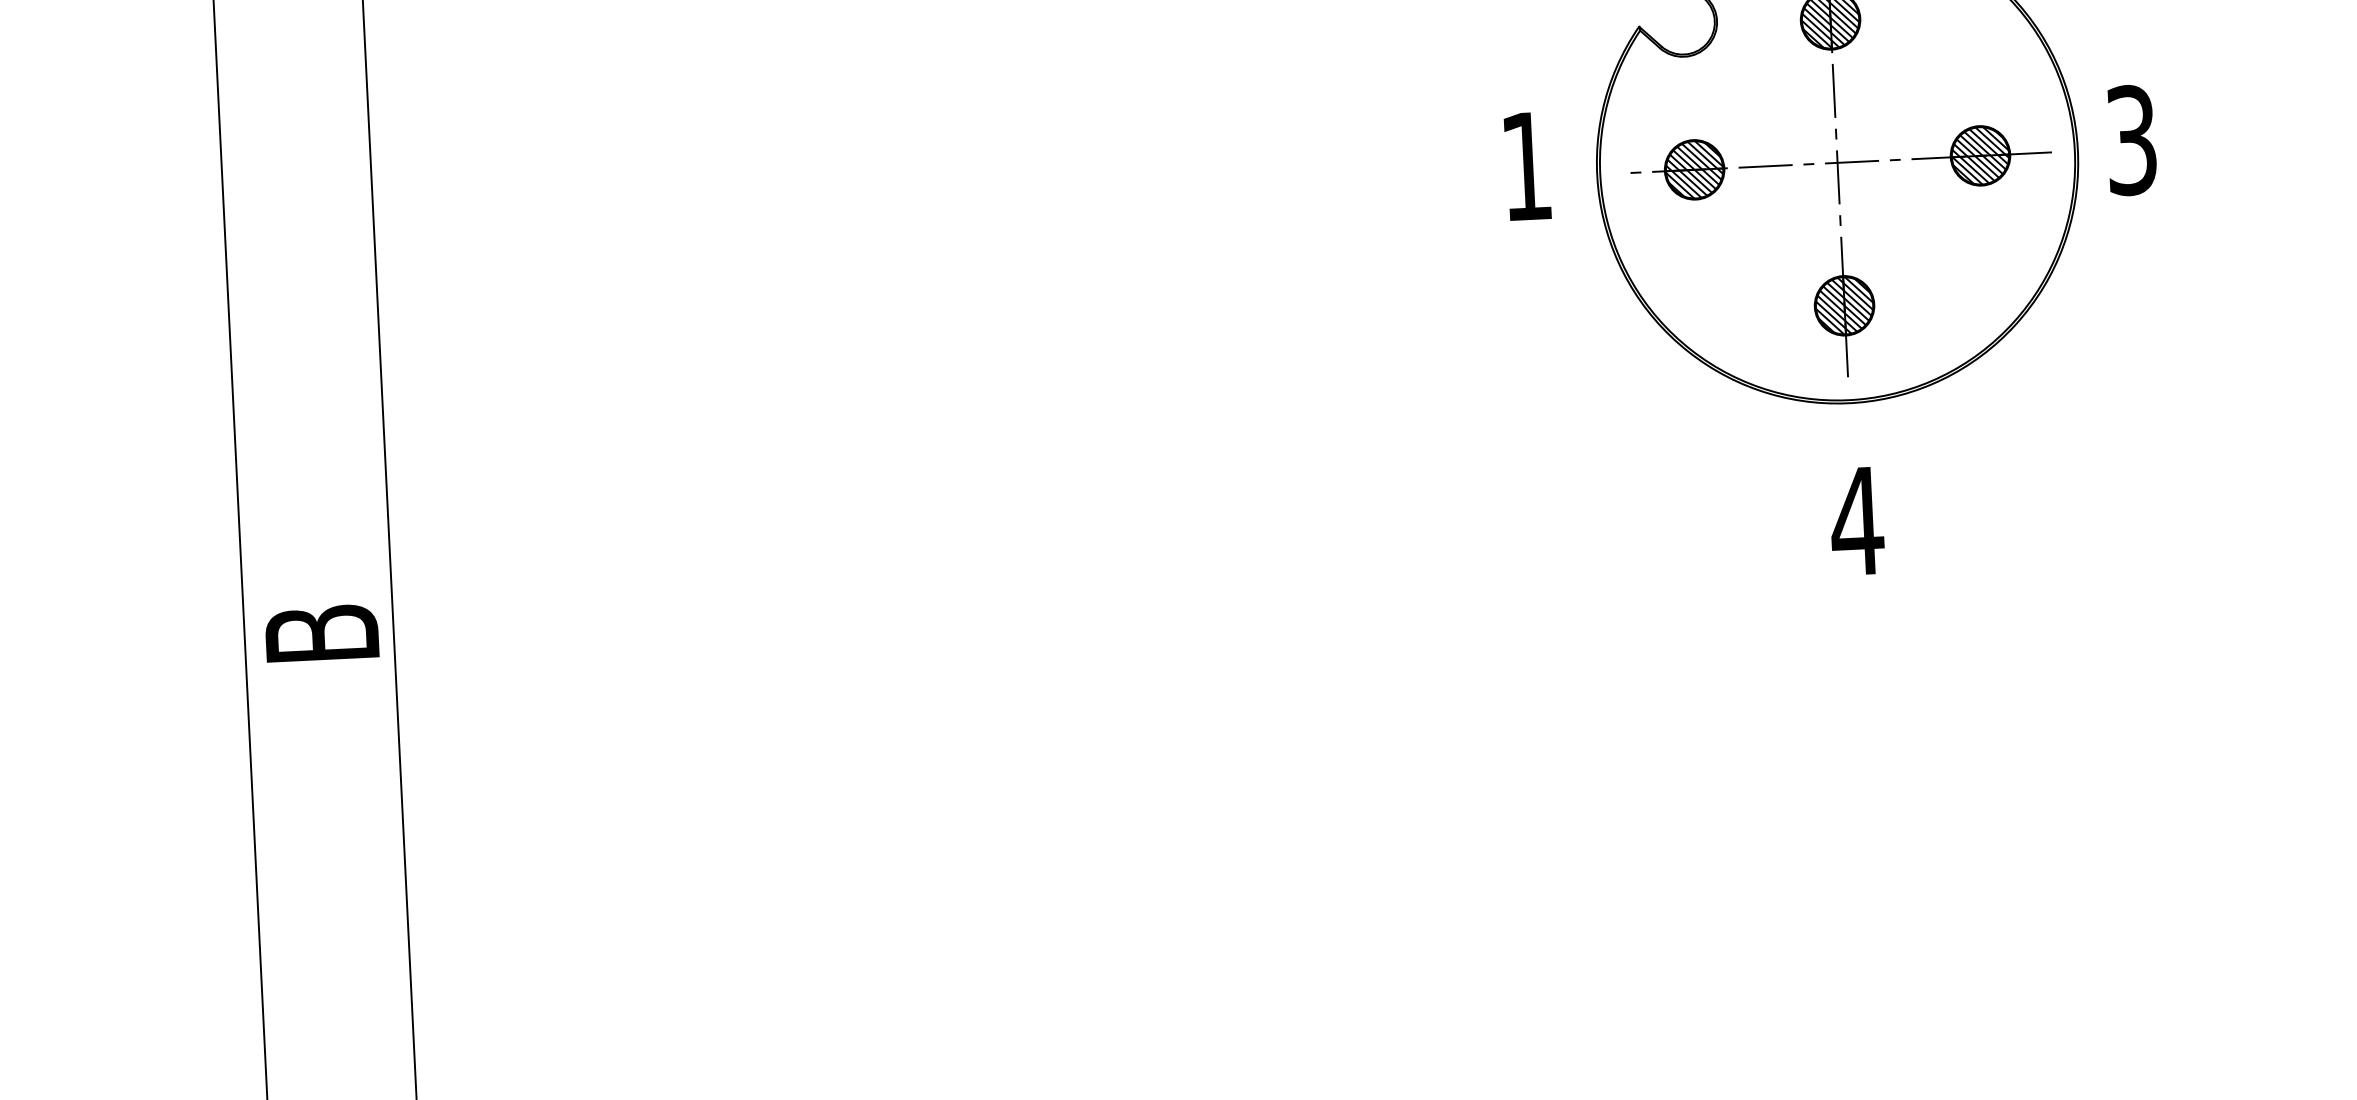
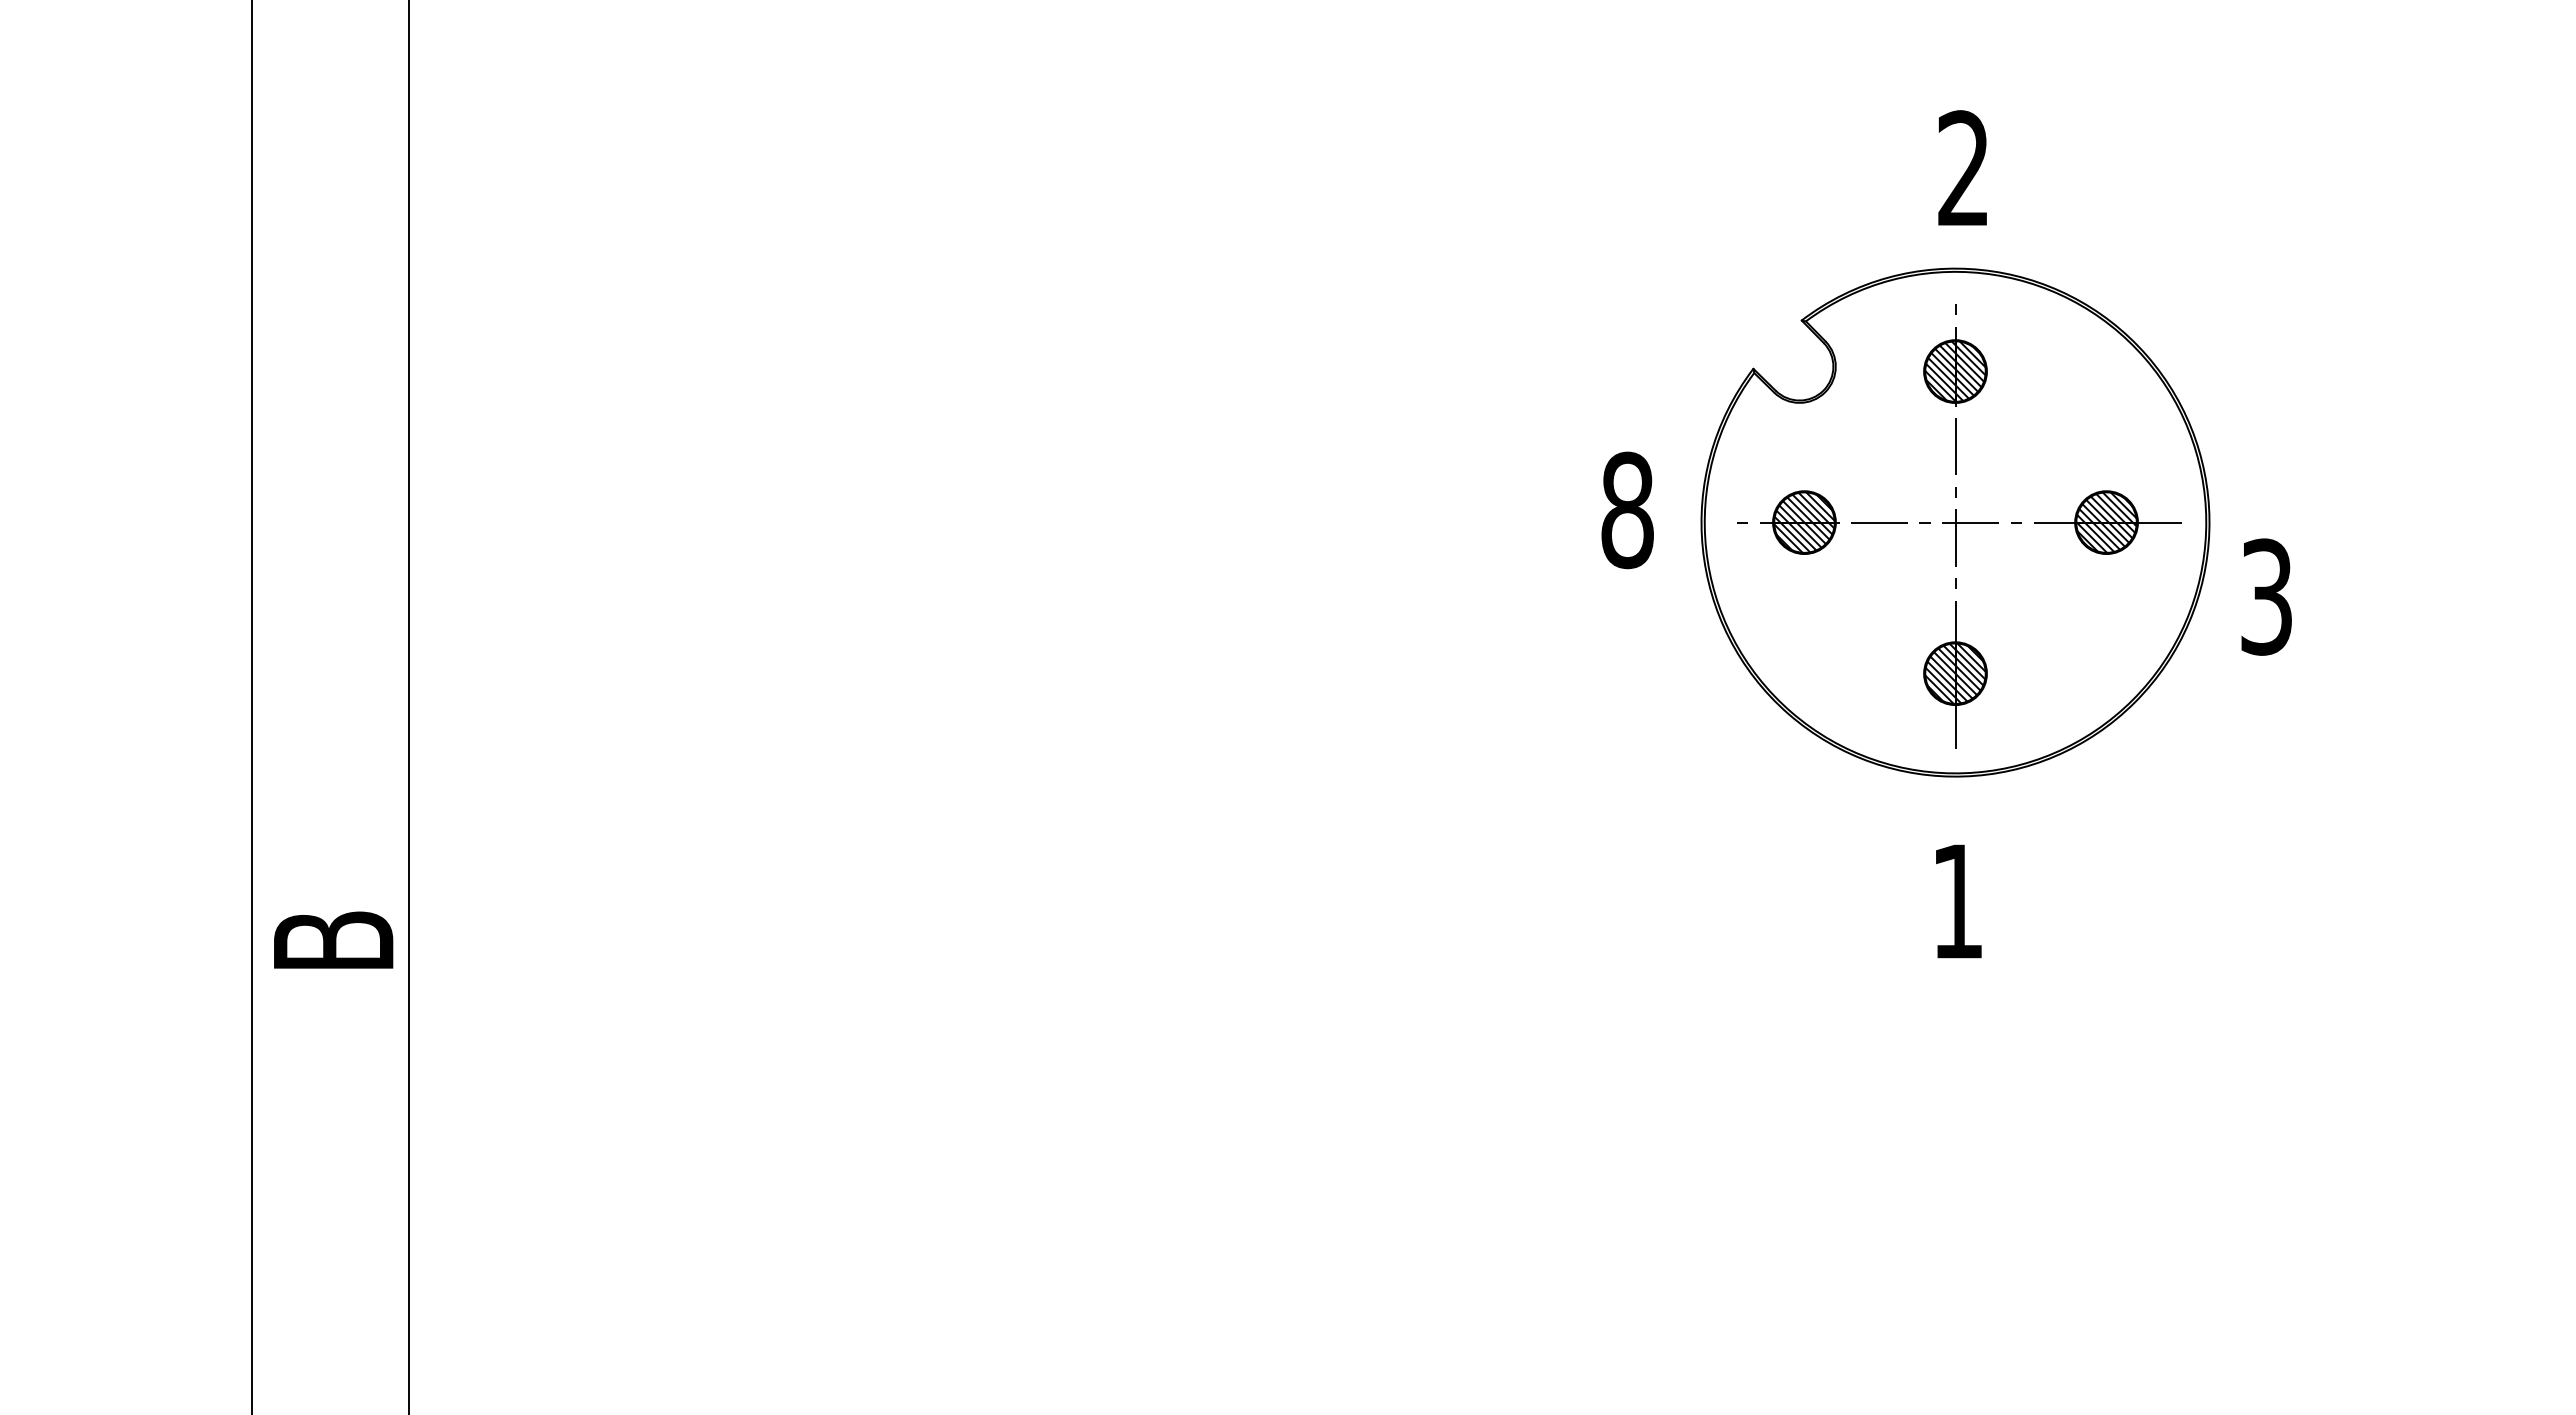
text: (2131, 139) -> (2266, 596), moved
text: (1526, 166) -> (1627, 510), 1 -> 8
text: (1856, 521) -> (1957, 901), 4 -> 1

